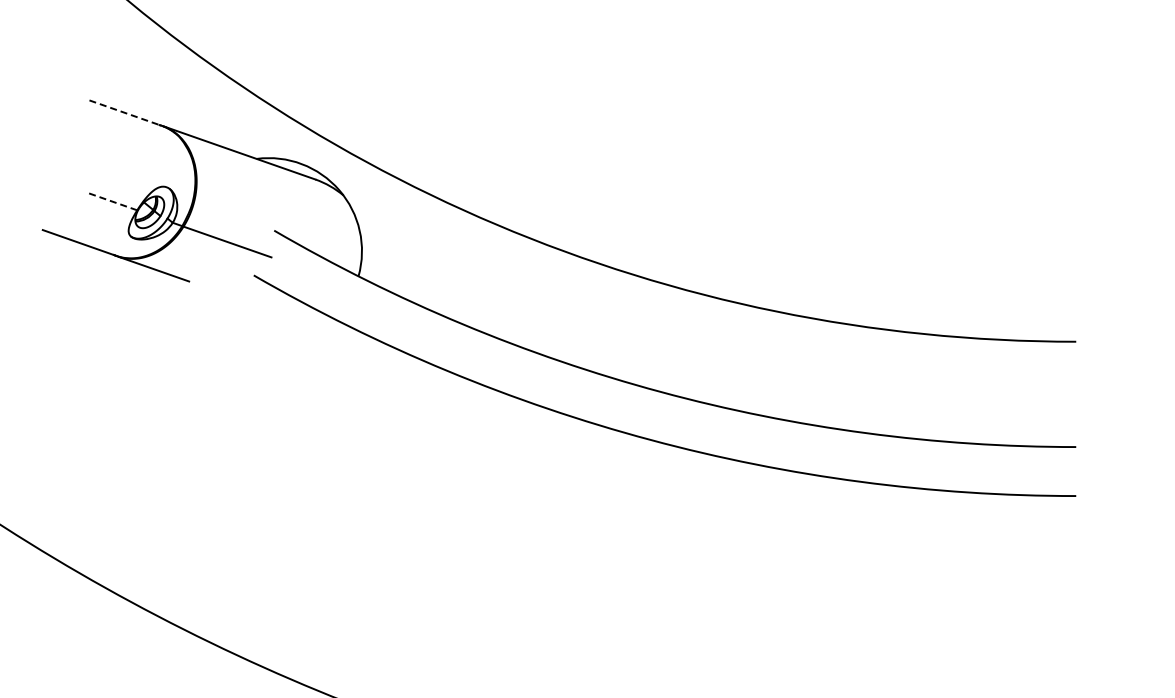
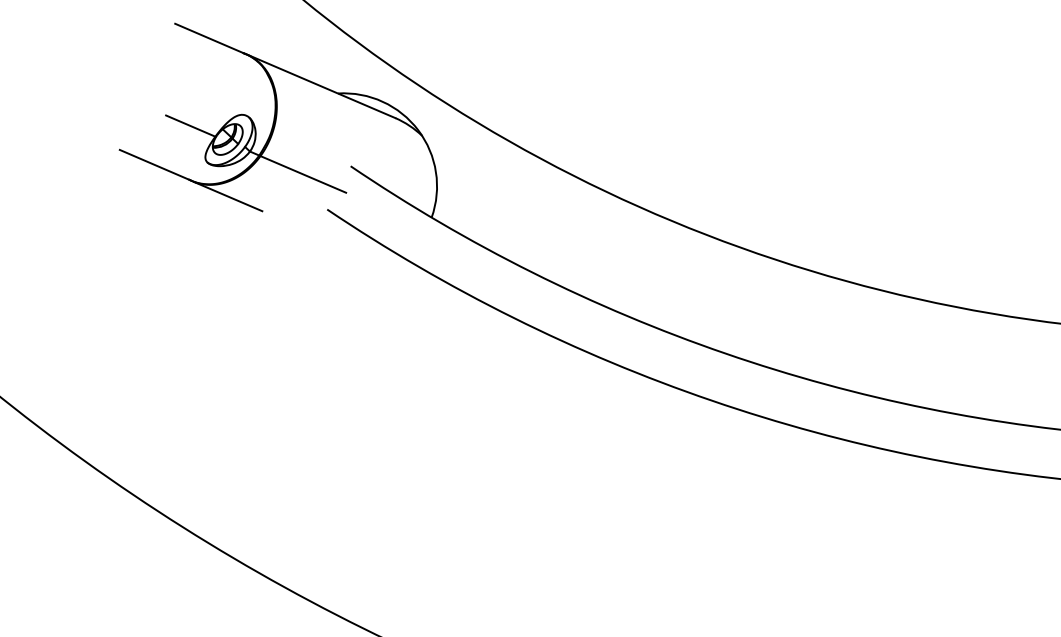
line: (126, 113) -> (211, 39), dashed -> solid
line: (111, 201) -> (190, 126), dashed -> solid

